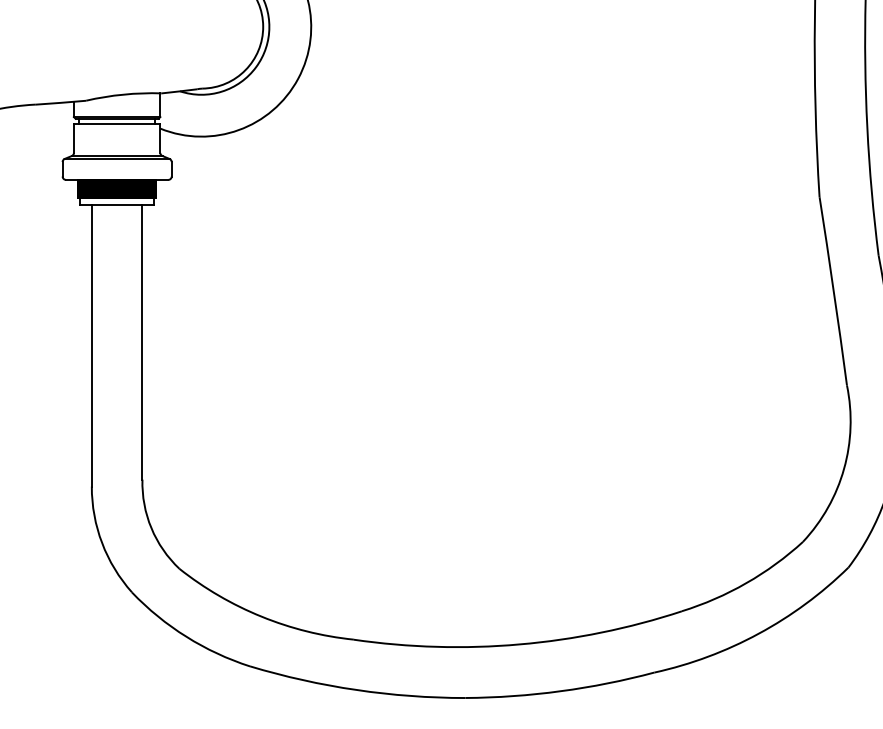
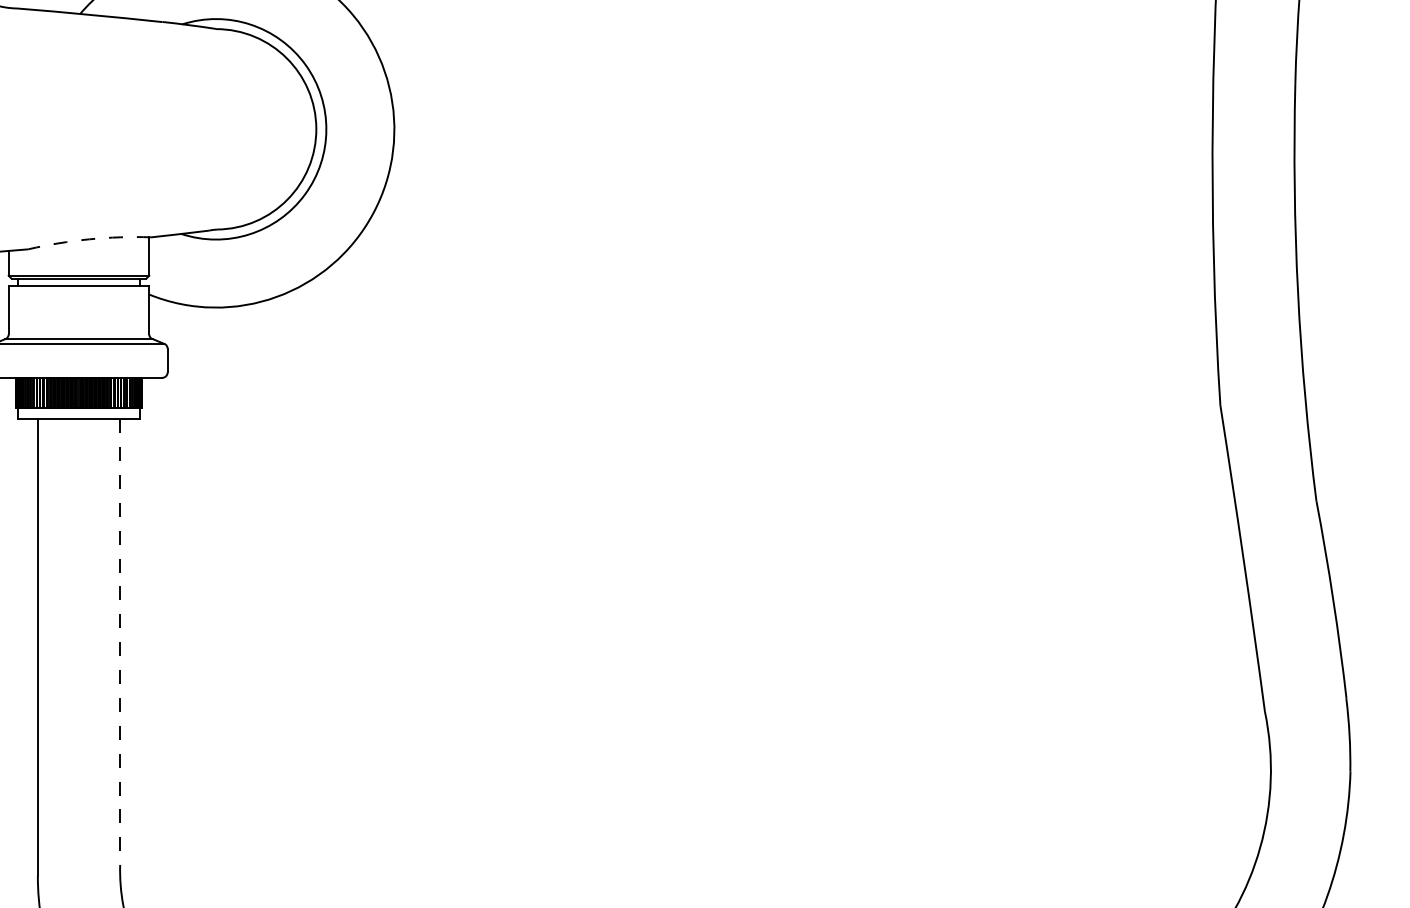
arc: (123, 94) -> (89, 239), solid -> dashed
line: (142, 342) -> (120, 642), solid -> dashed

